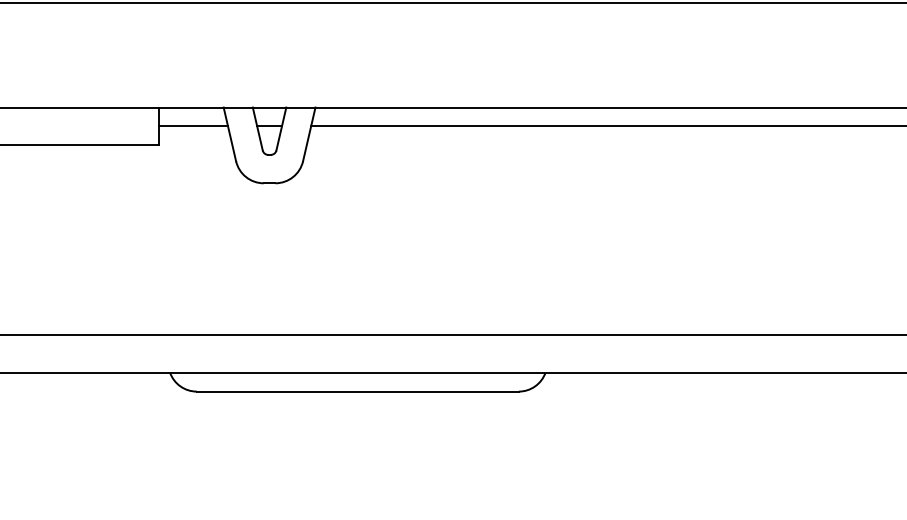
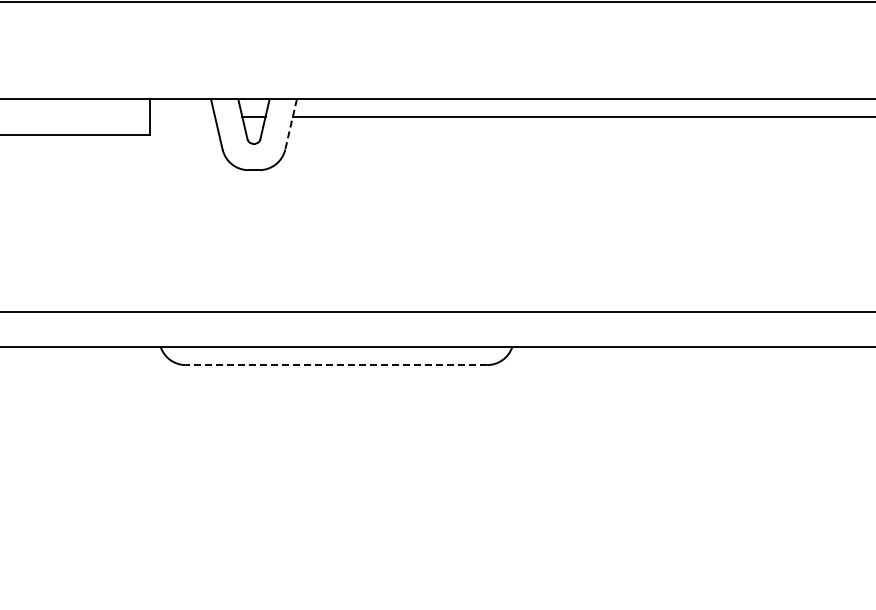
line: (193, 127) -> (182, 117), removed
line: (309, 134) -> (291, 124), solid -> dashed
line: (357, 392) -> (336, 365), solid -> dashed

